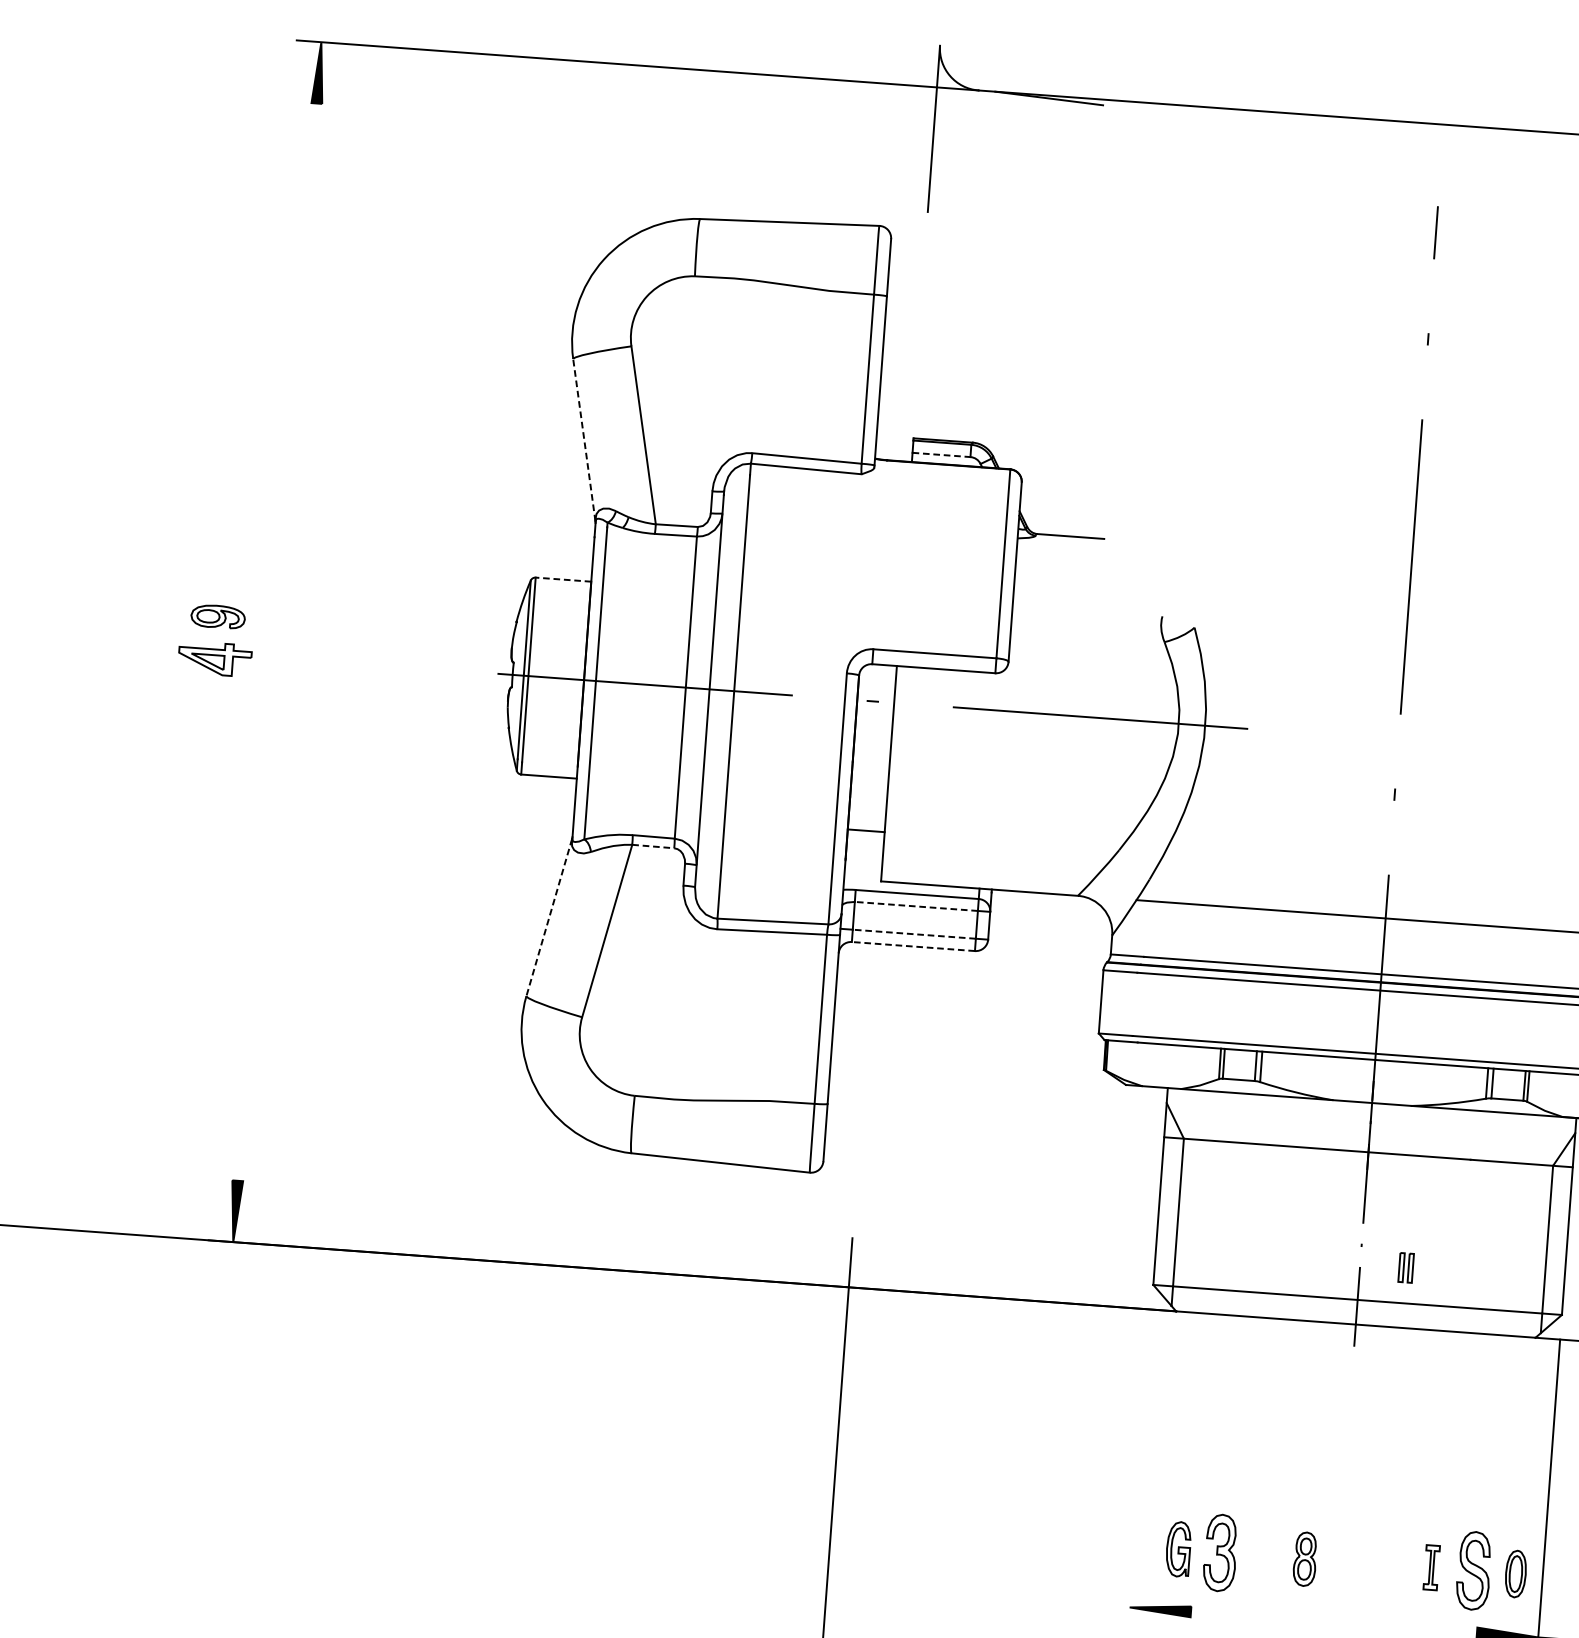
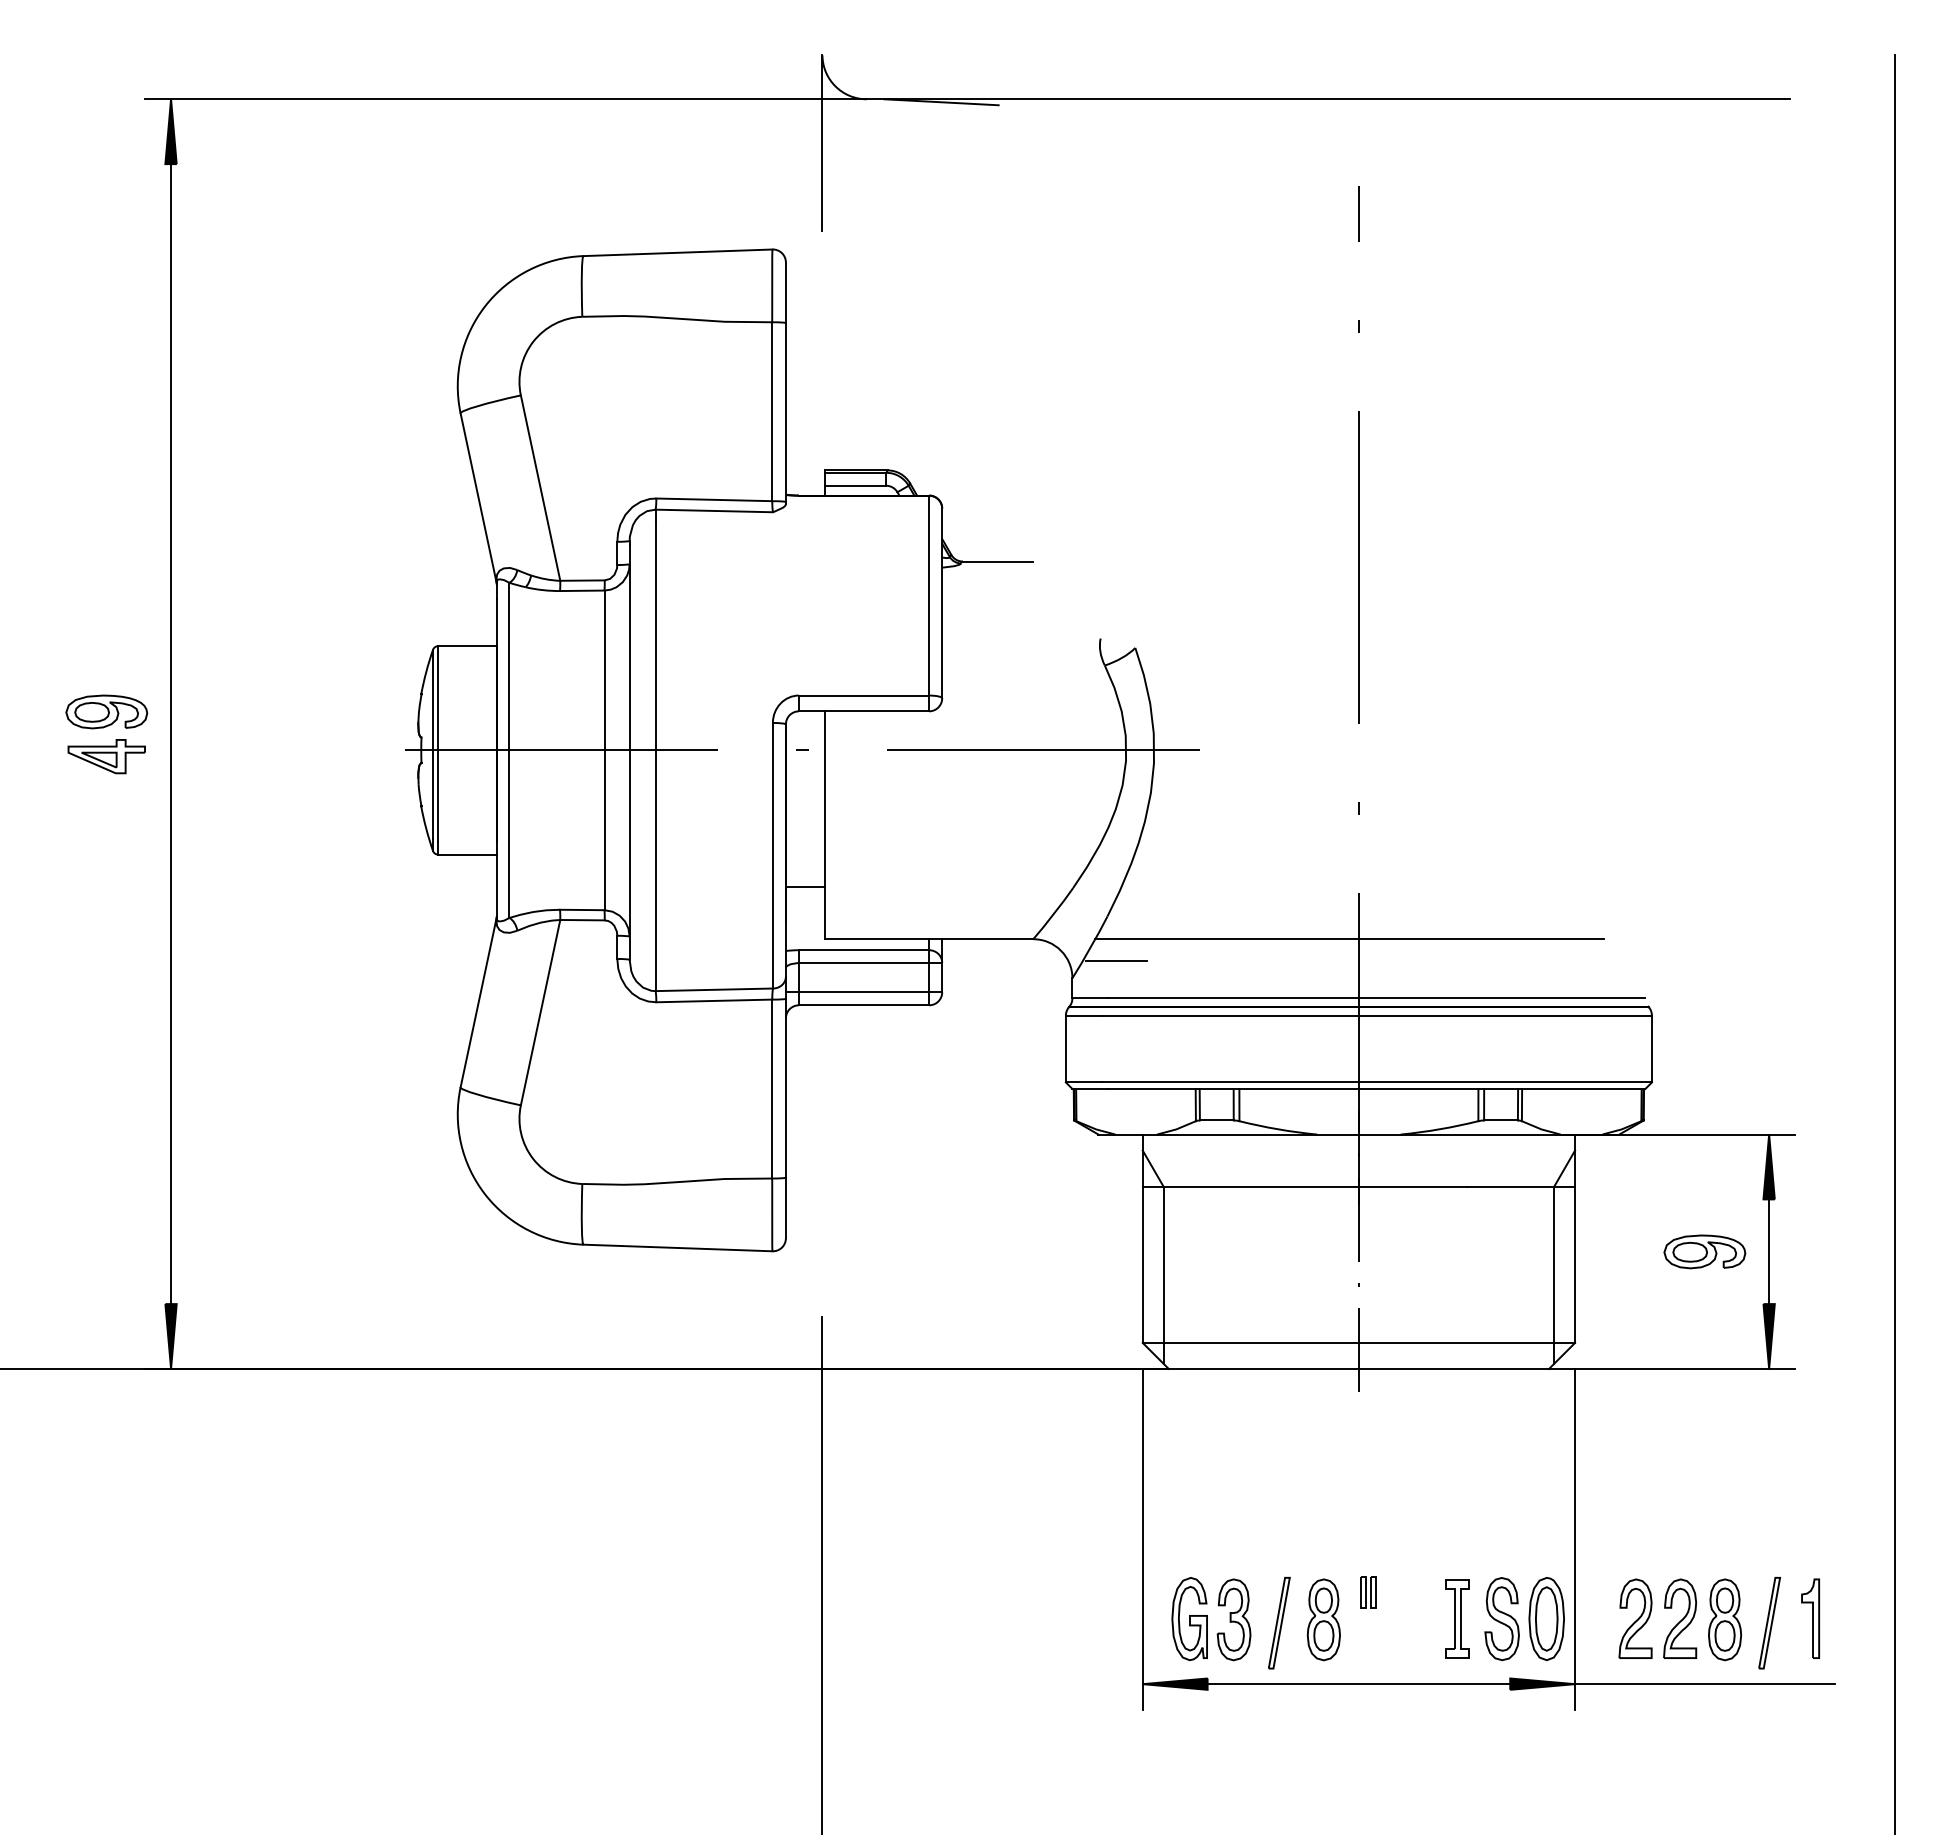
line: (584, 439) -> (478, 497), dashed -> solid
line: (941, 454) -> (855, 485), dashed -> solid
line: (562, 579) -> (466, 646), dashed -> solid
part: (217, 616) -> (106, 711), size x1.43
line: (277, 642) -> (171, 734), added
line: (654, 846) -> (583, 920), dashed -> solid
line: (915, 906) -> (863, 962), dashed -> solid
line: (549, 918) -> (478, 1003), dashed -> solid
line: (1155, 921) -> (1116, 960), added
line: (913, 934) -> (863, 992), dashed -> solid
line: (912, 946) -> (863, 1005), dashed -> solid
part: (1406, 1267) -> (1368, 1592), moved
line: (1139, 1470) -> (1142, 1539), added
part: (1178, 1549) -> (1189, 1619), size x1.43
part: (1305, 1558) -> (1323, 1619), size x1.43
part: (1263, 1559) -> (1279, 1623), added
part: (1431, 1567) -> (1457, 1618), size x1.67
part: (1515, 1574) -> (1546, 1619), size x1.67
line: (1333, 1622) -> (1358, 1684), added

